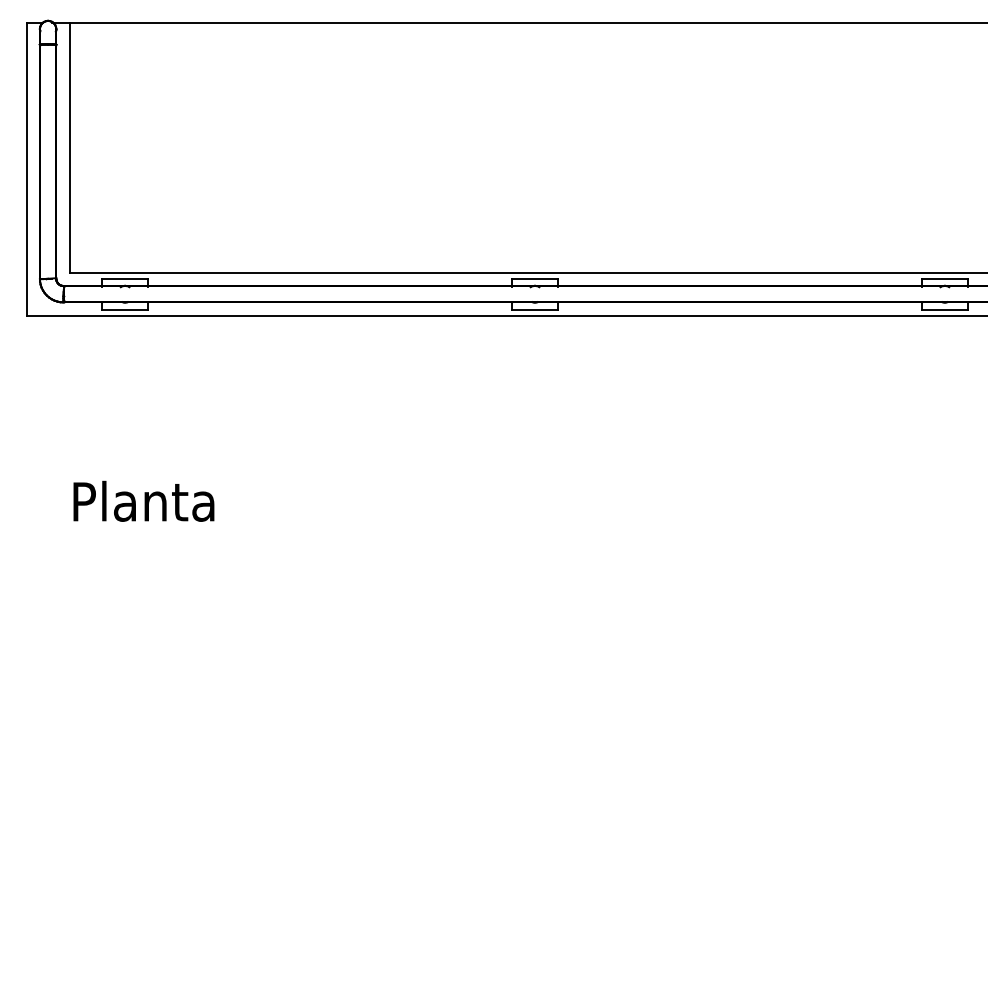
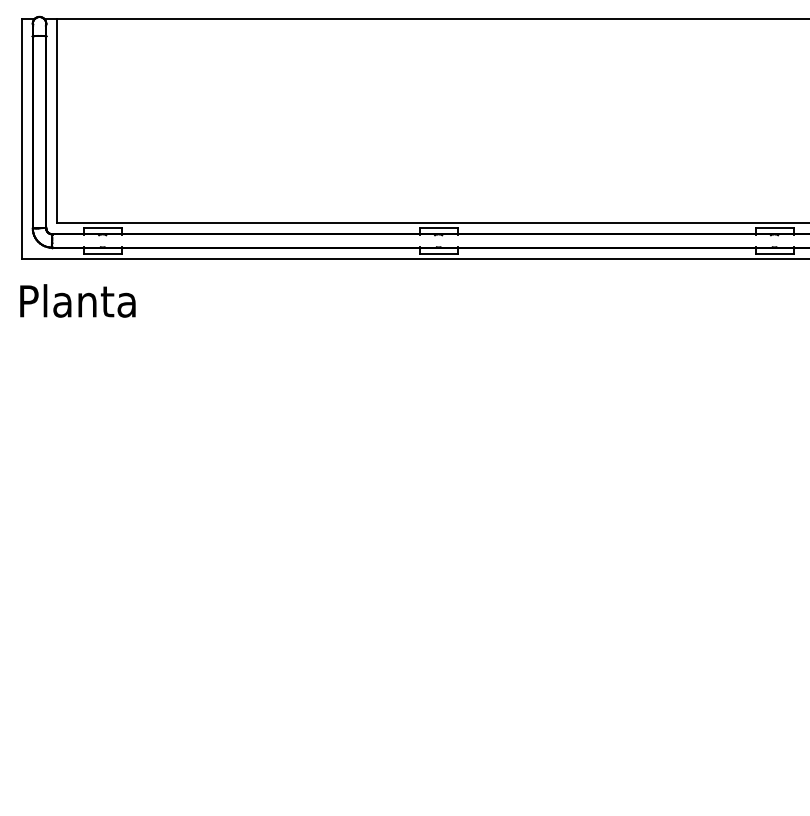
text: (143, 500) -> (77, 300), moved

